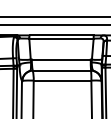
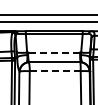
line: (60, 59) -> (53, 52), solid -> dashed
line: (62, 81) -> (55, 71), solid -> dashed

